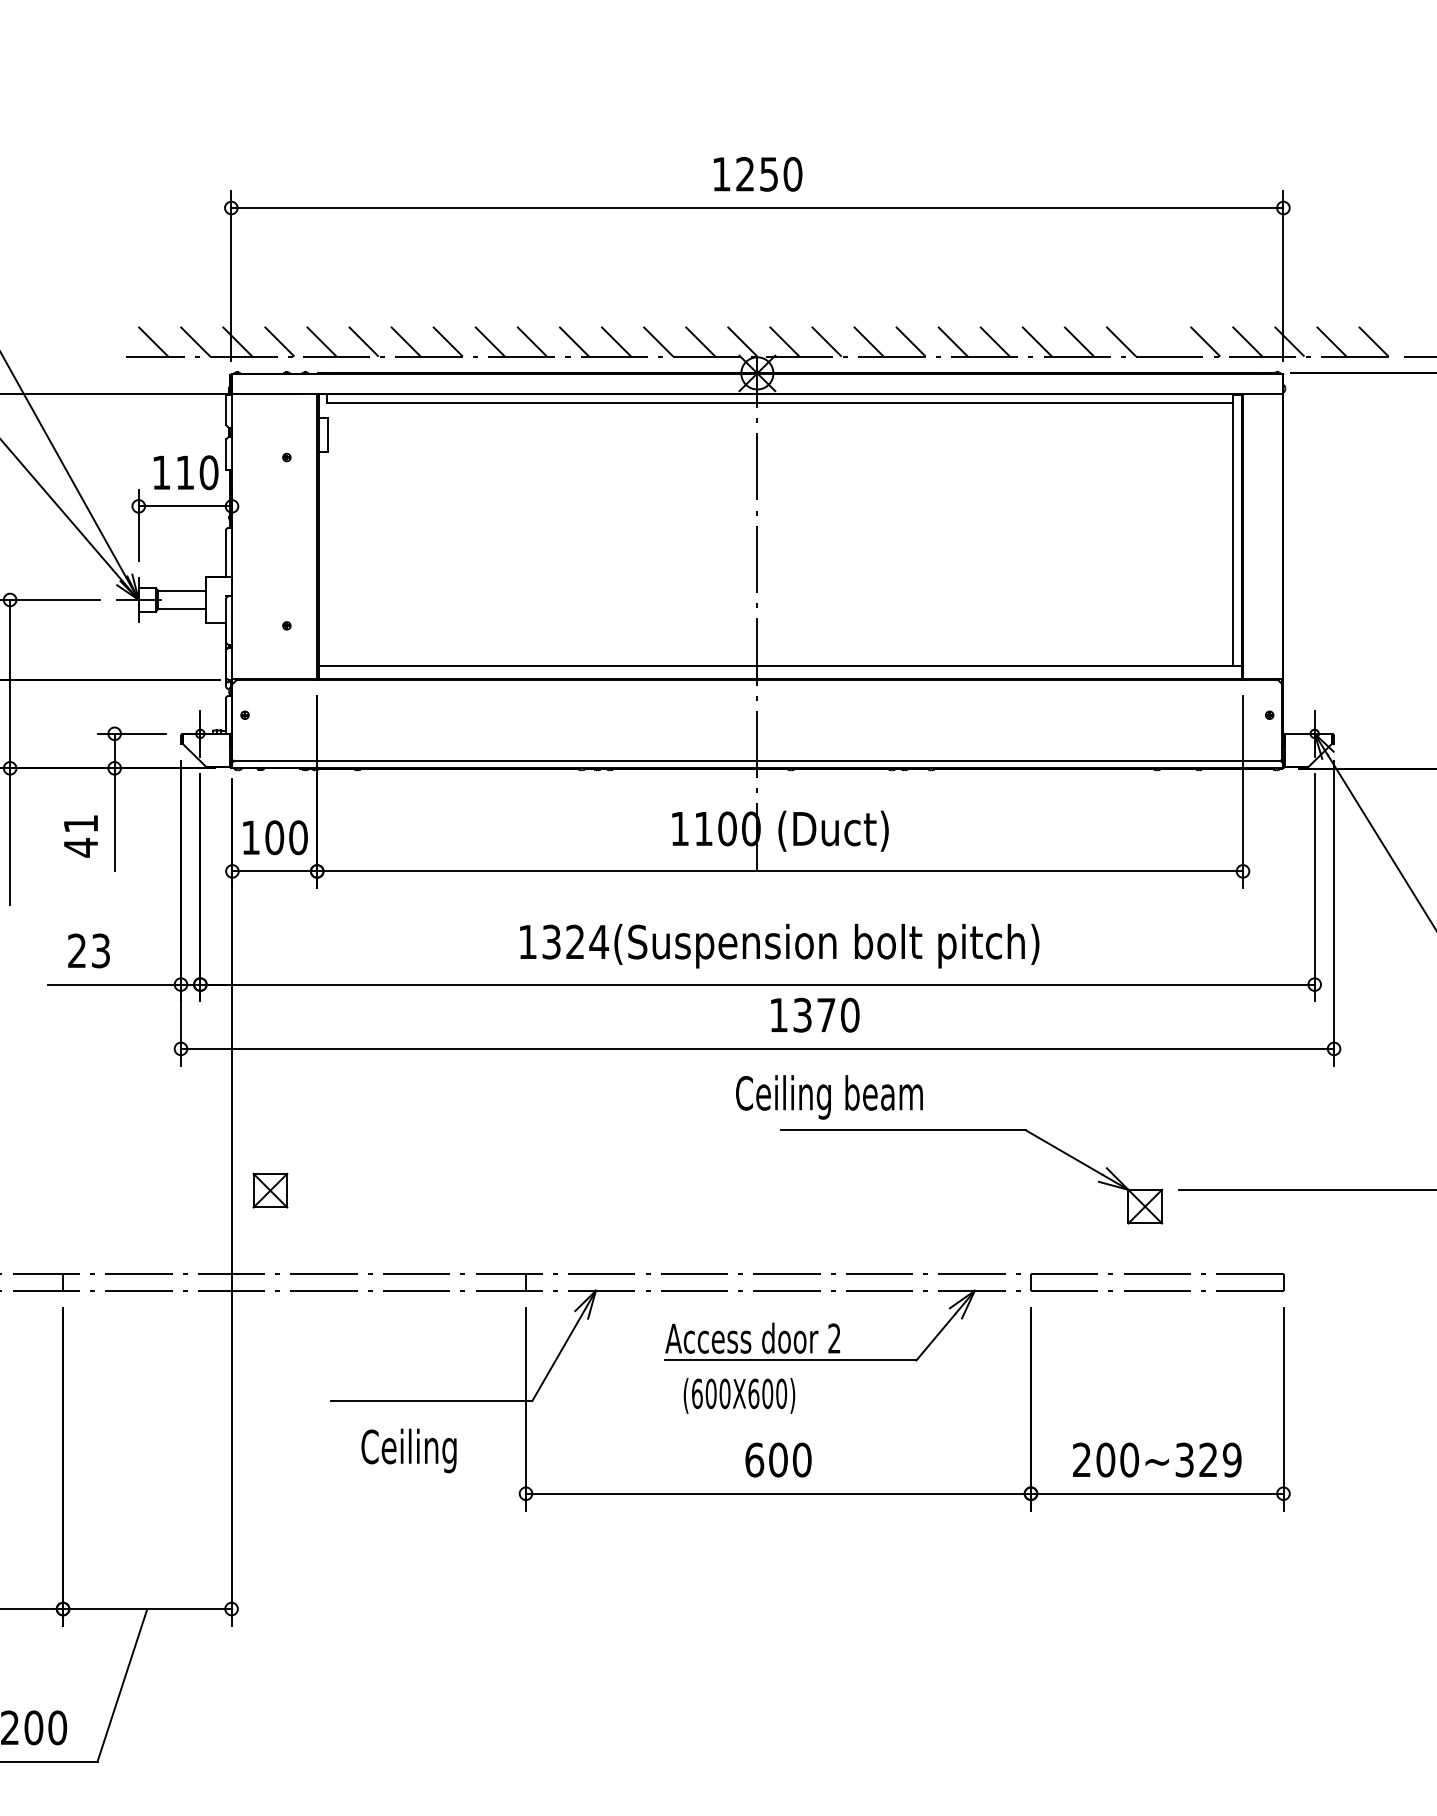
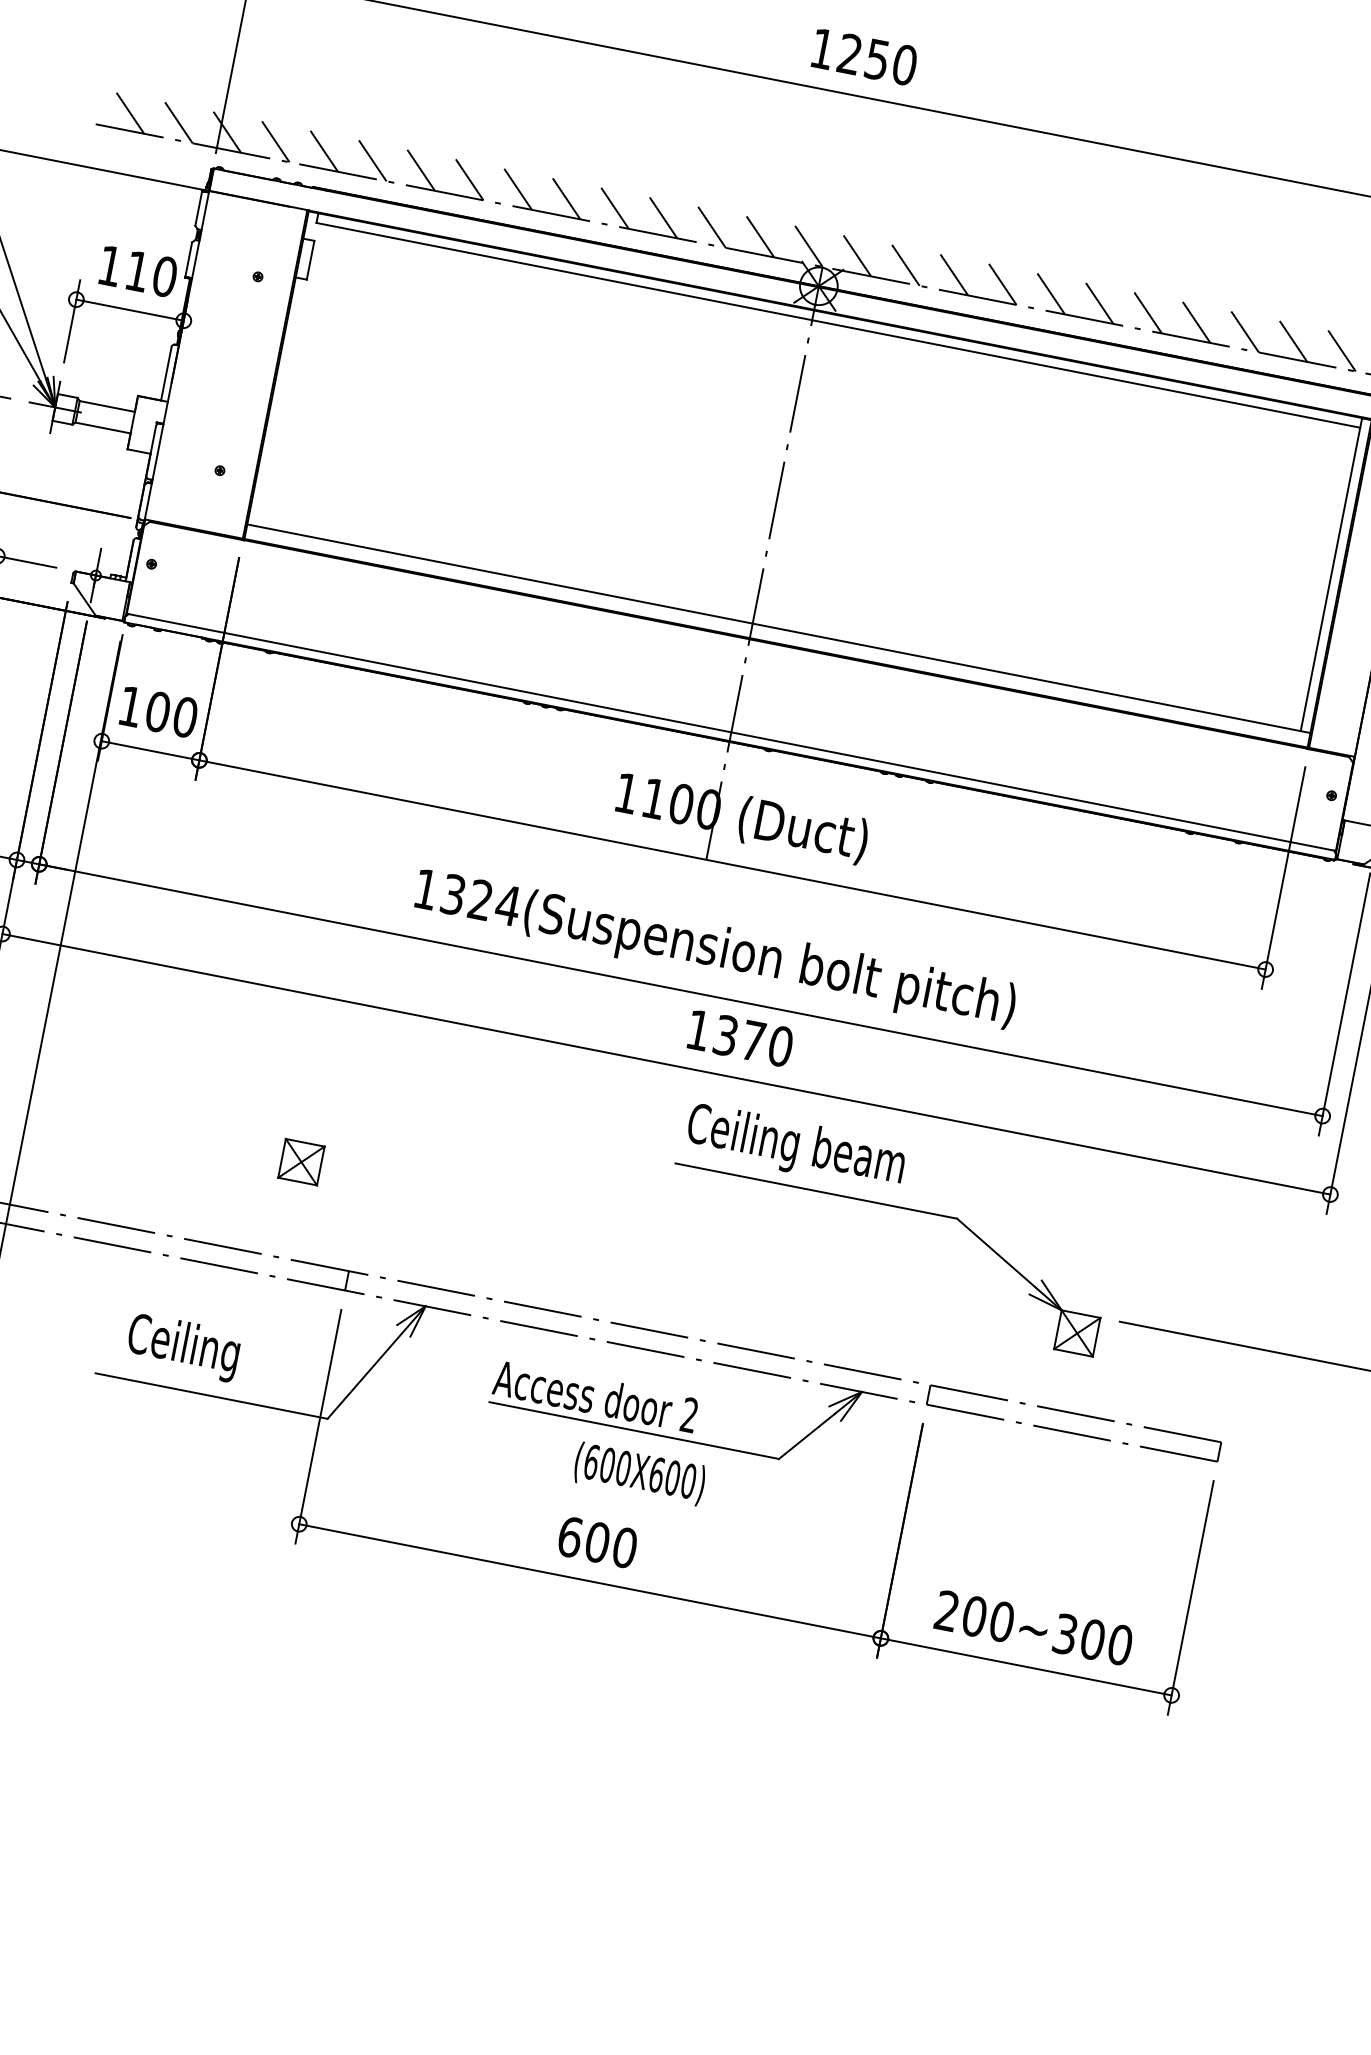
line: (1163, 341) -> (1293, 341), added
text: (829, 1097) -> (795, 1147), moved
part: (270, 1190) -> (301, 1162), moved
text: (739, 1395) -> (639, 1473), moved
text: (408, 1450) -> (182, 1346), moved
text: (1220, 1459) -> (1106, 1641), 200~329 -> 200~300

